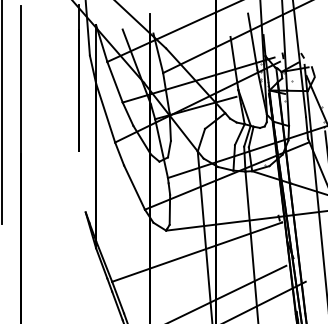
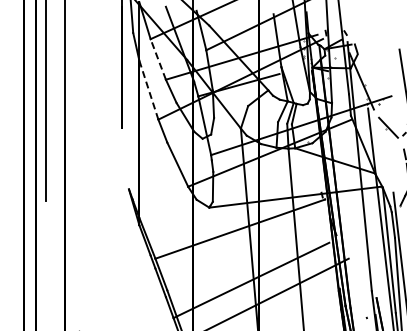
line: (115, 82) -> (158, 59), solid -> dashed
line: (105, 113) -> (148, 90), solid -> dashed

